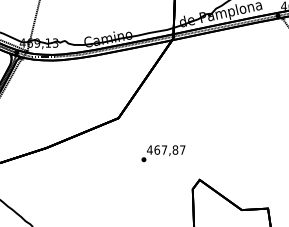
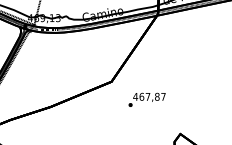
text: (163, 153) -> (147, 99), moved

